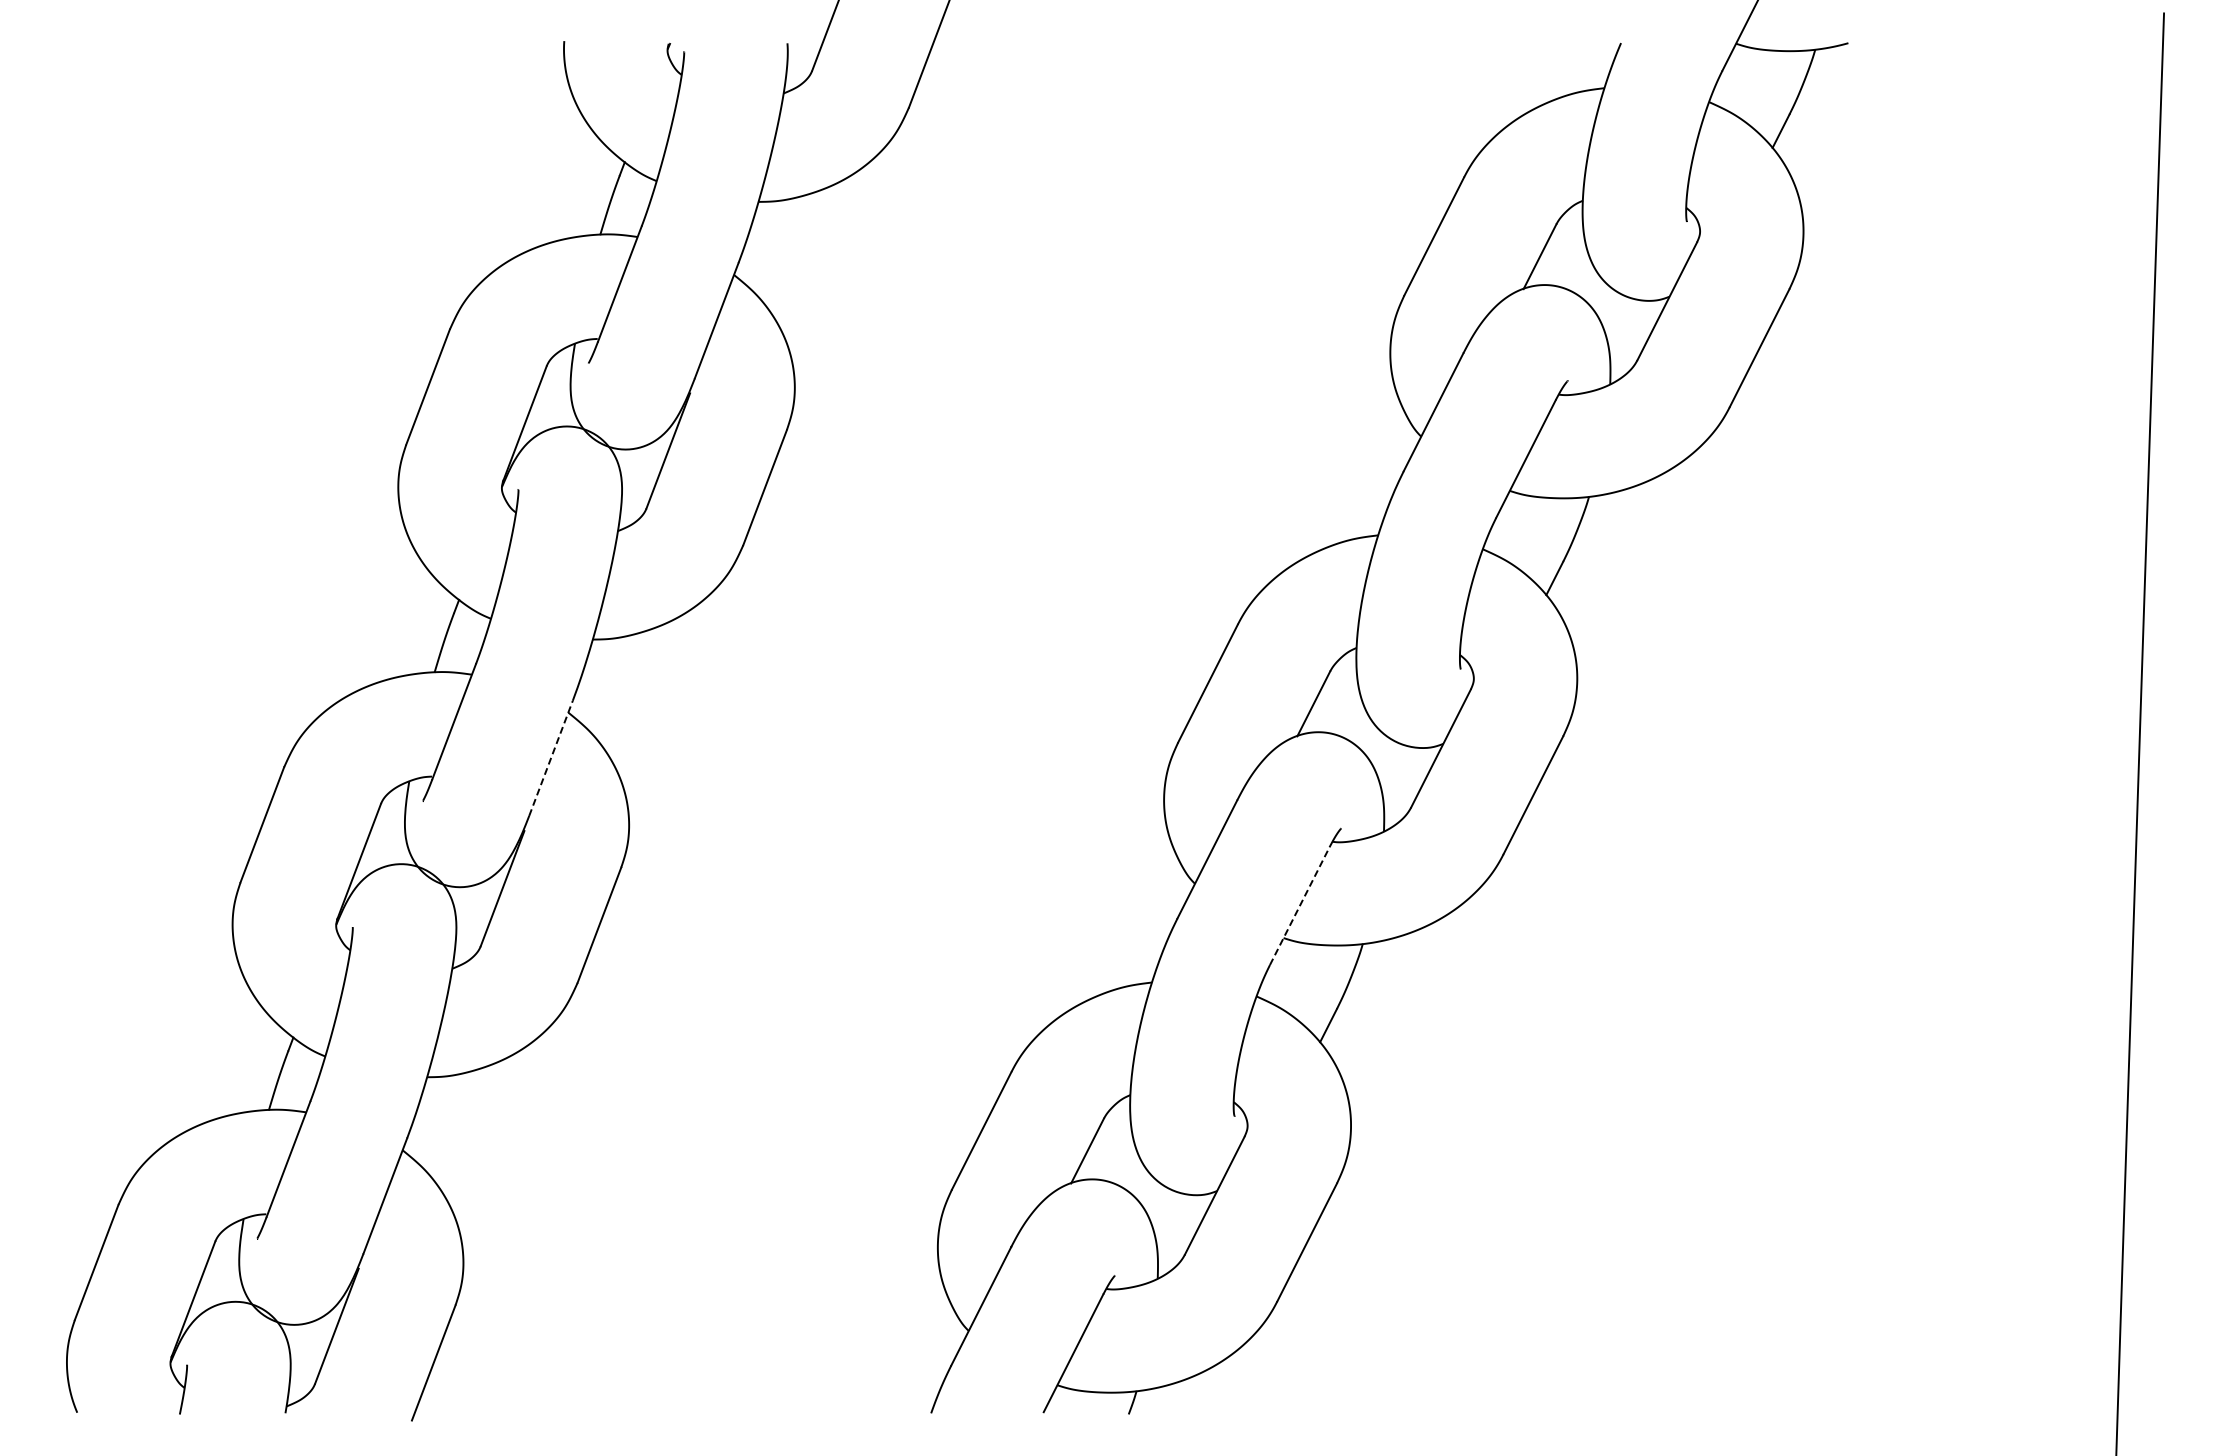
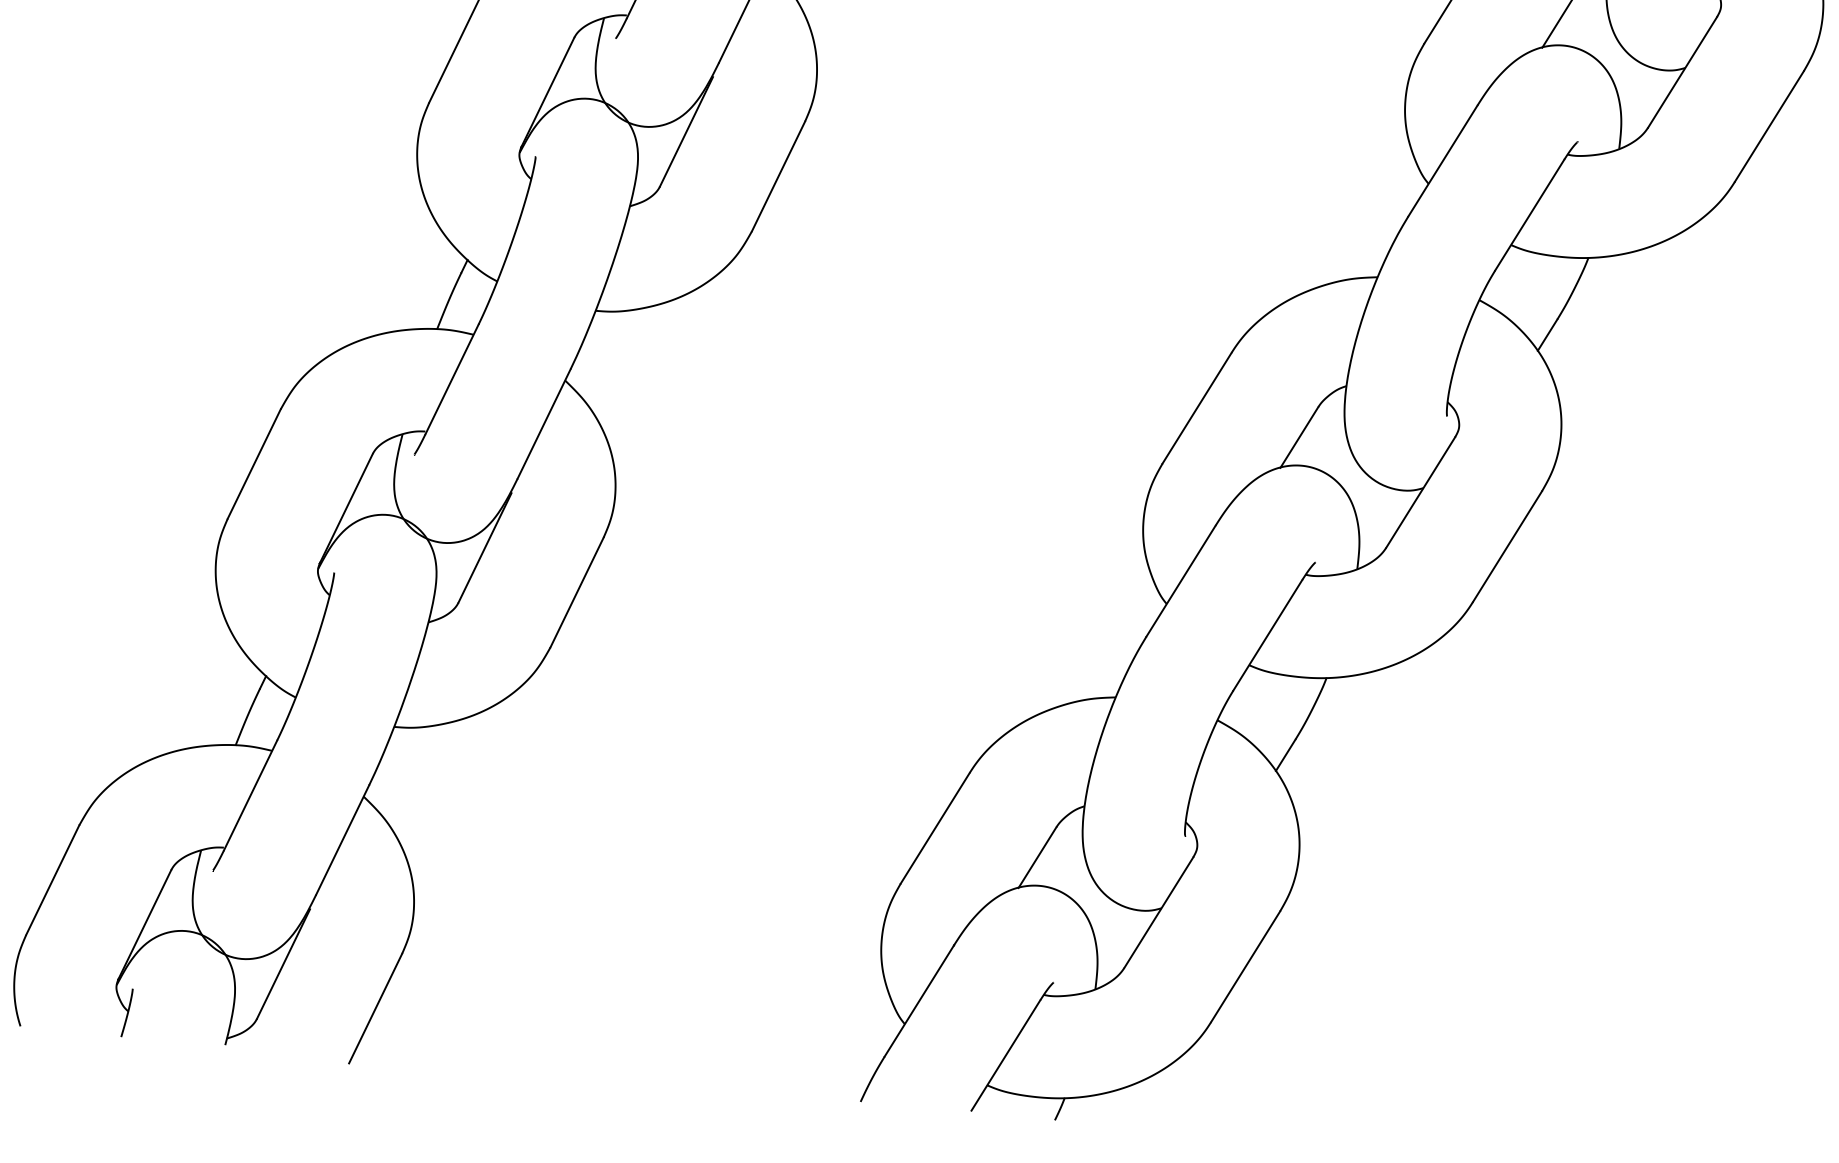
line: (551, 758) -> (544, 424), dashed -> solid
line: (1299, 906) -> (1267, 635), dashed -> solid

